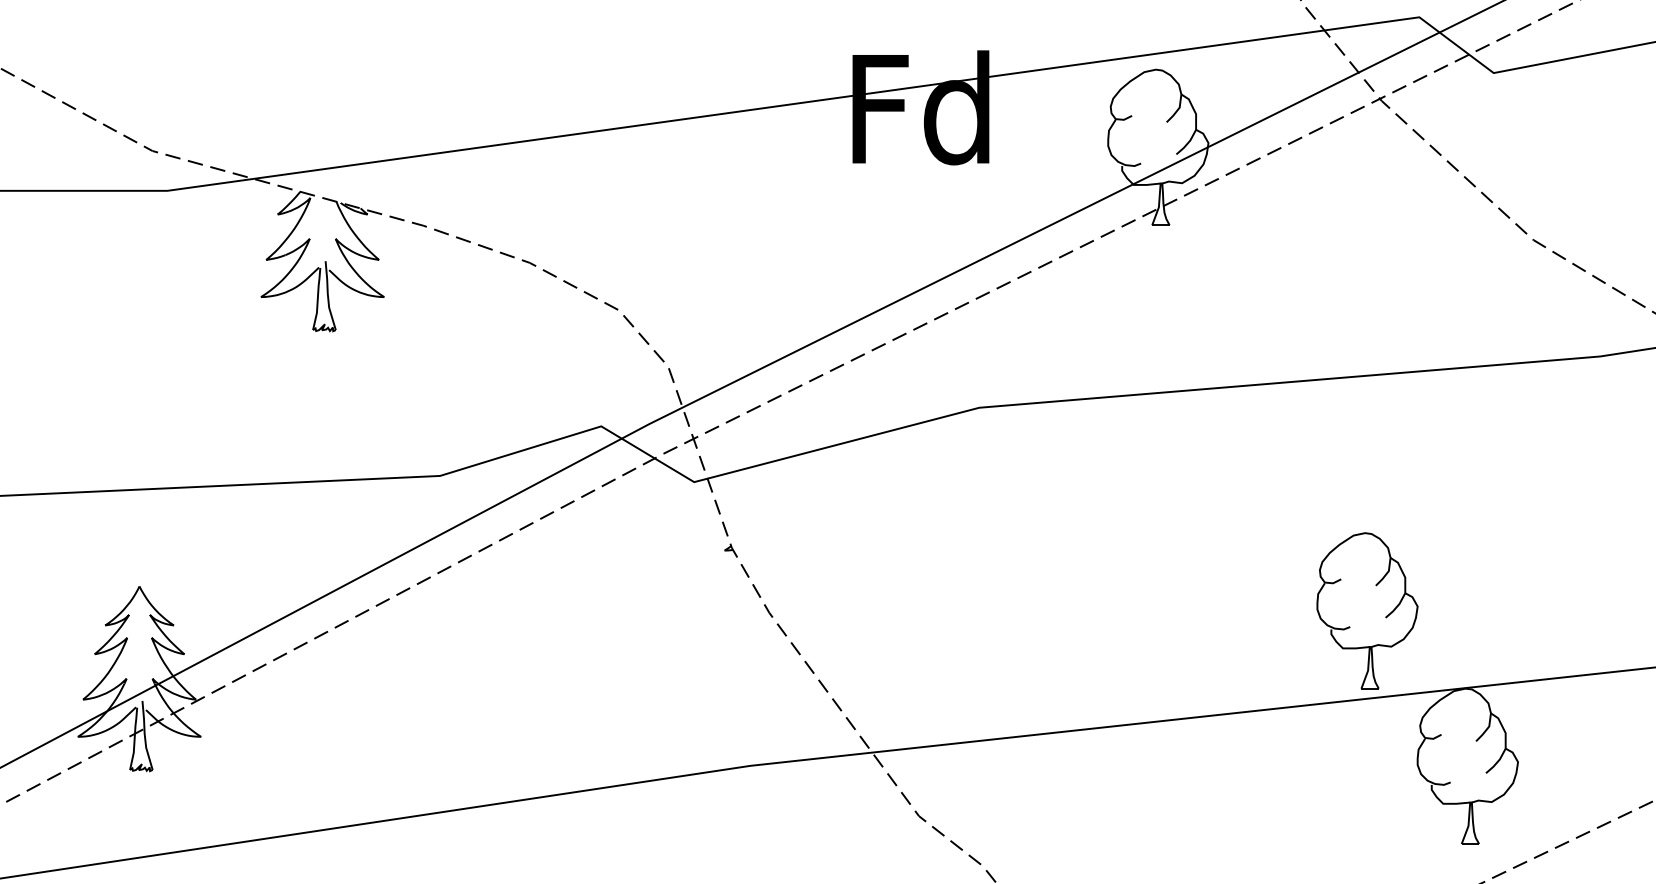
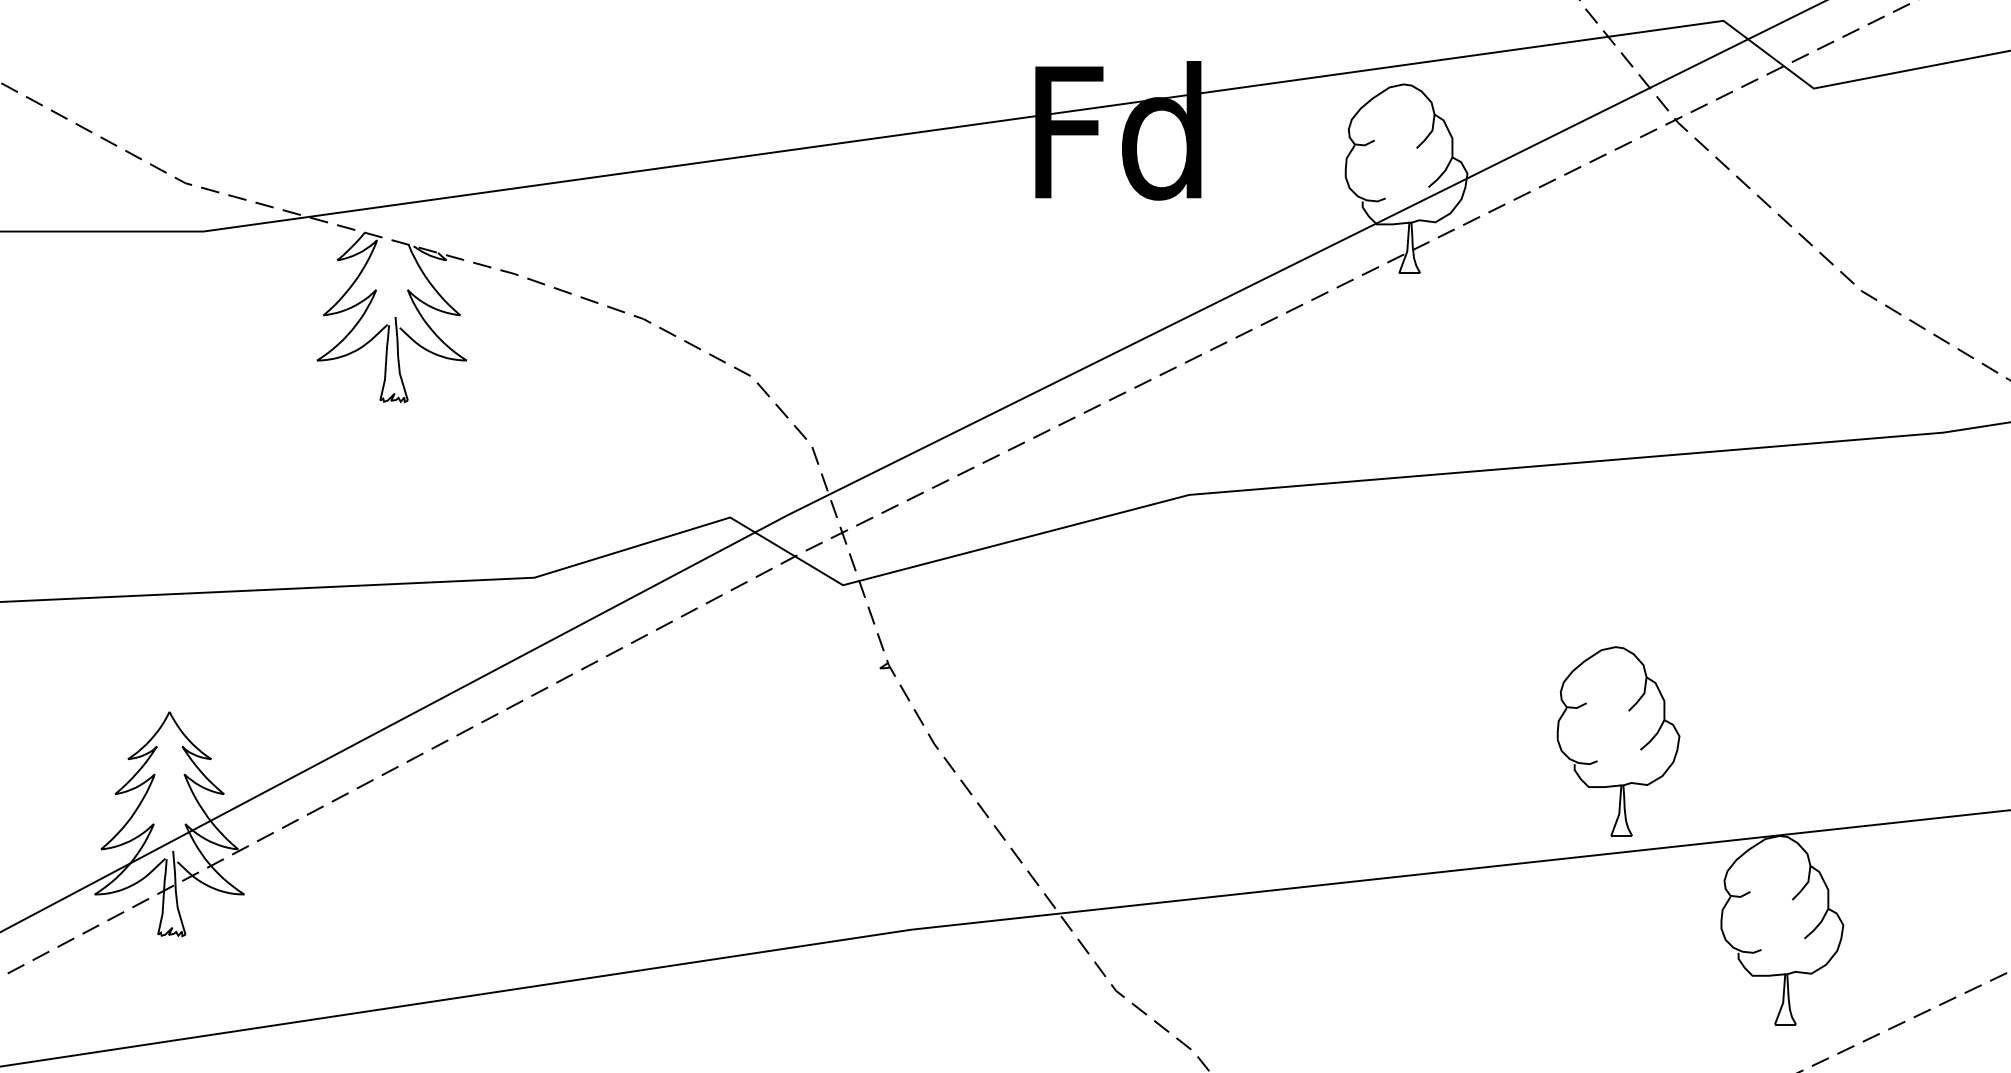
part: (1367, 610) -> (1618, 741), moved

